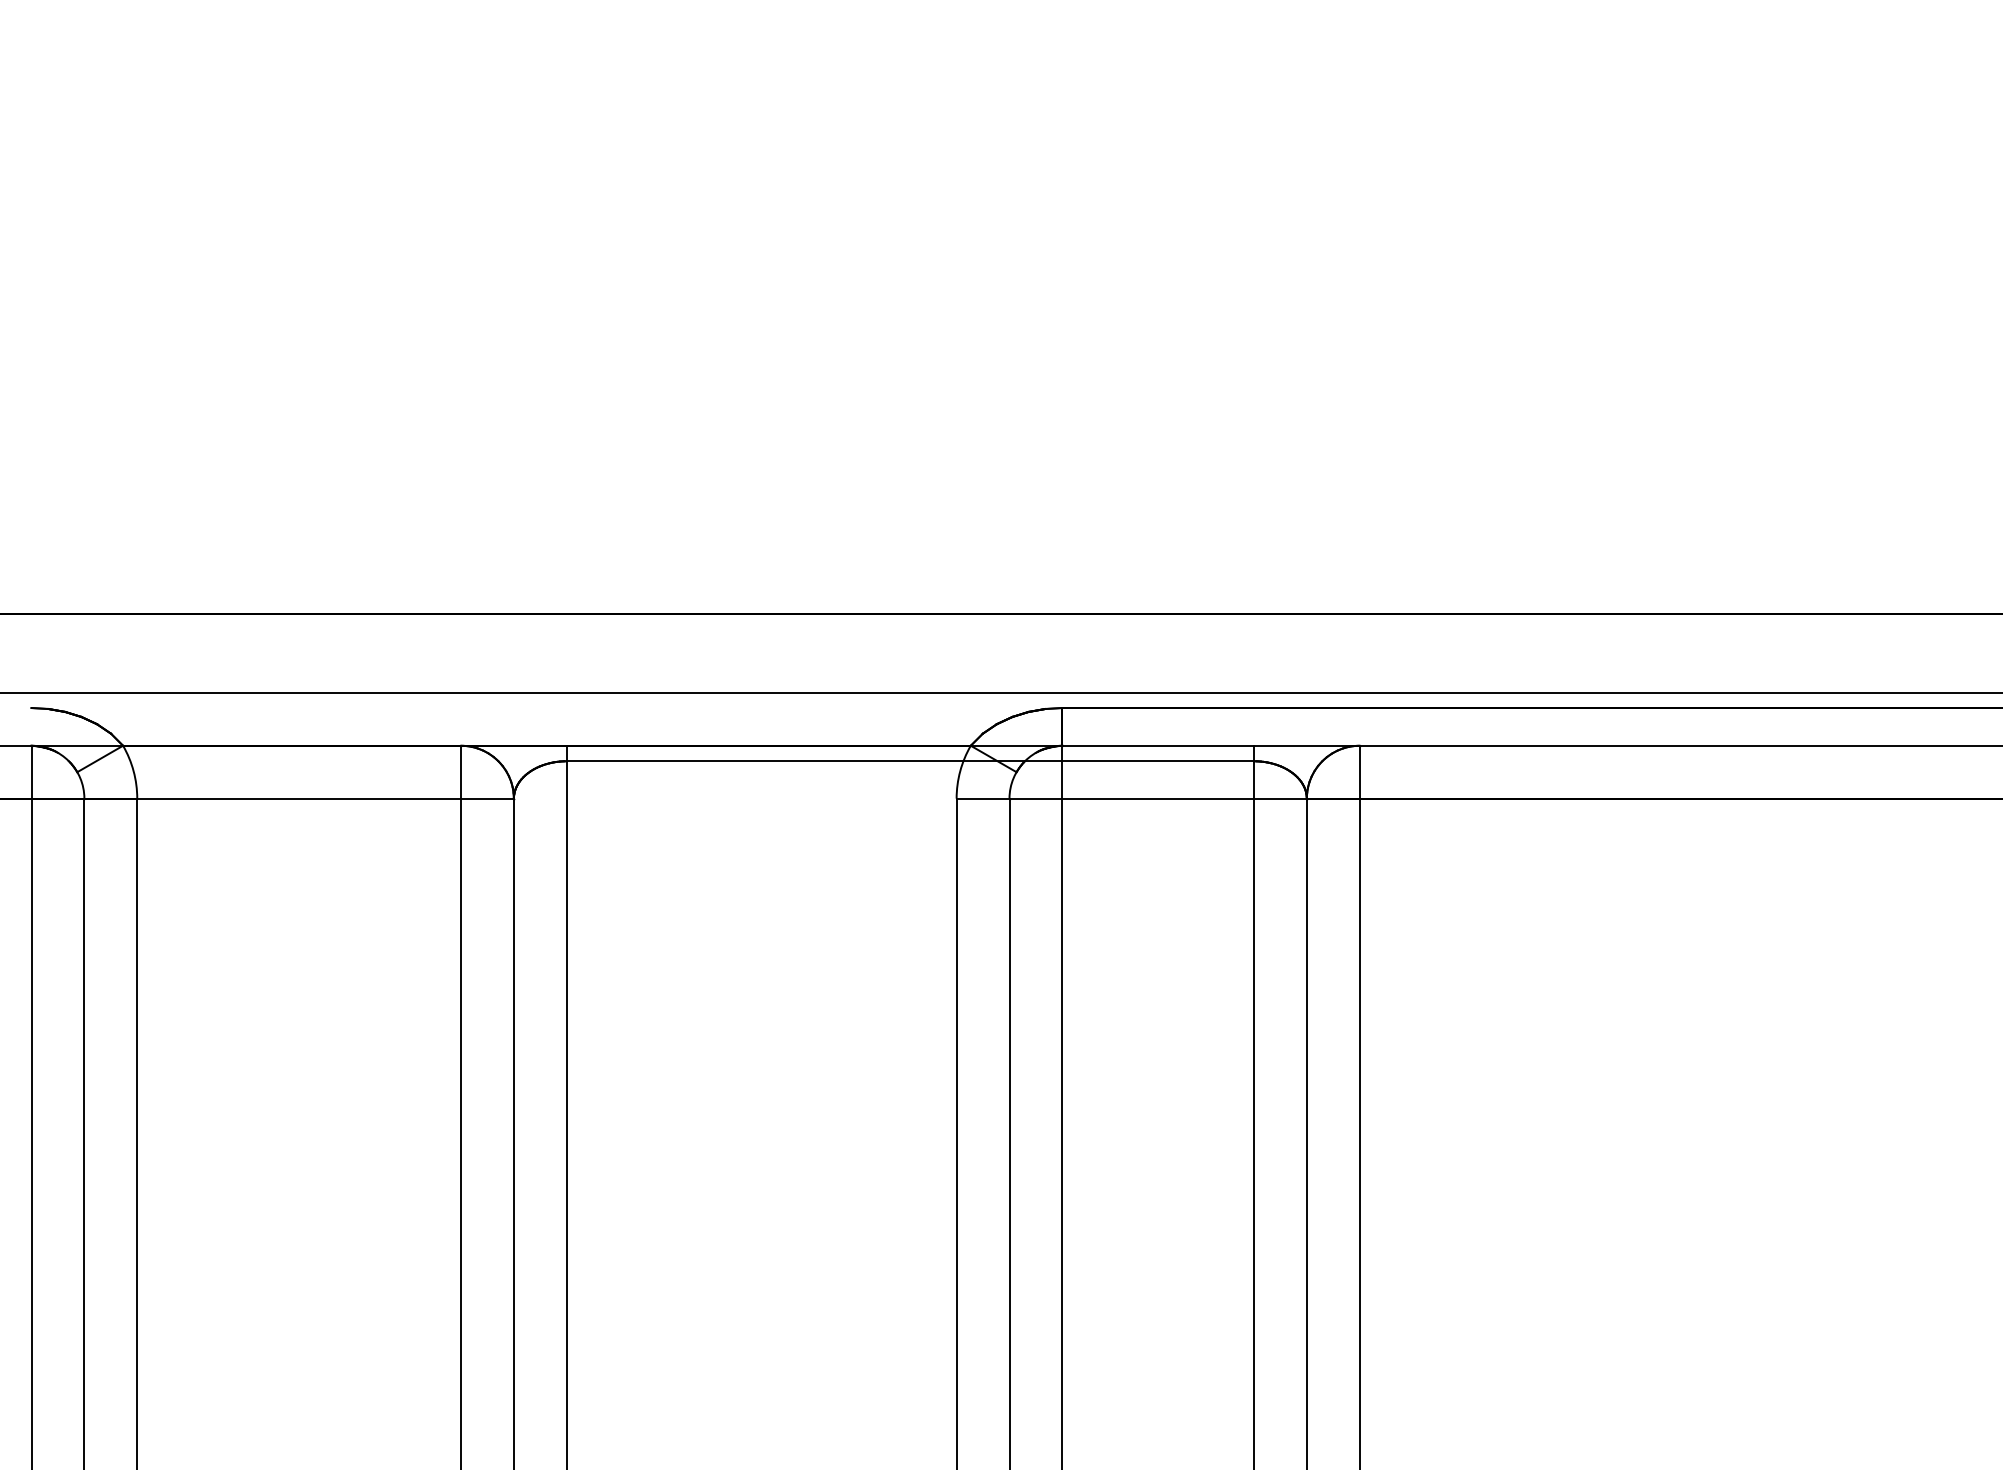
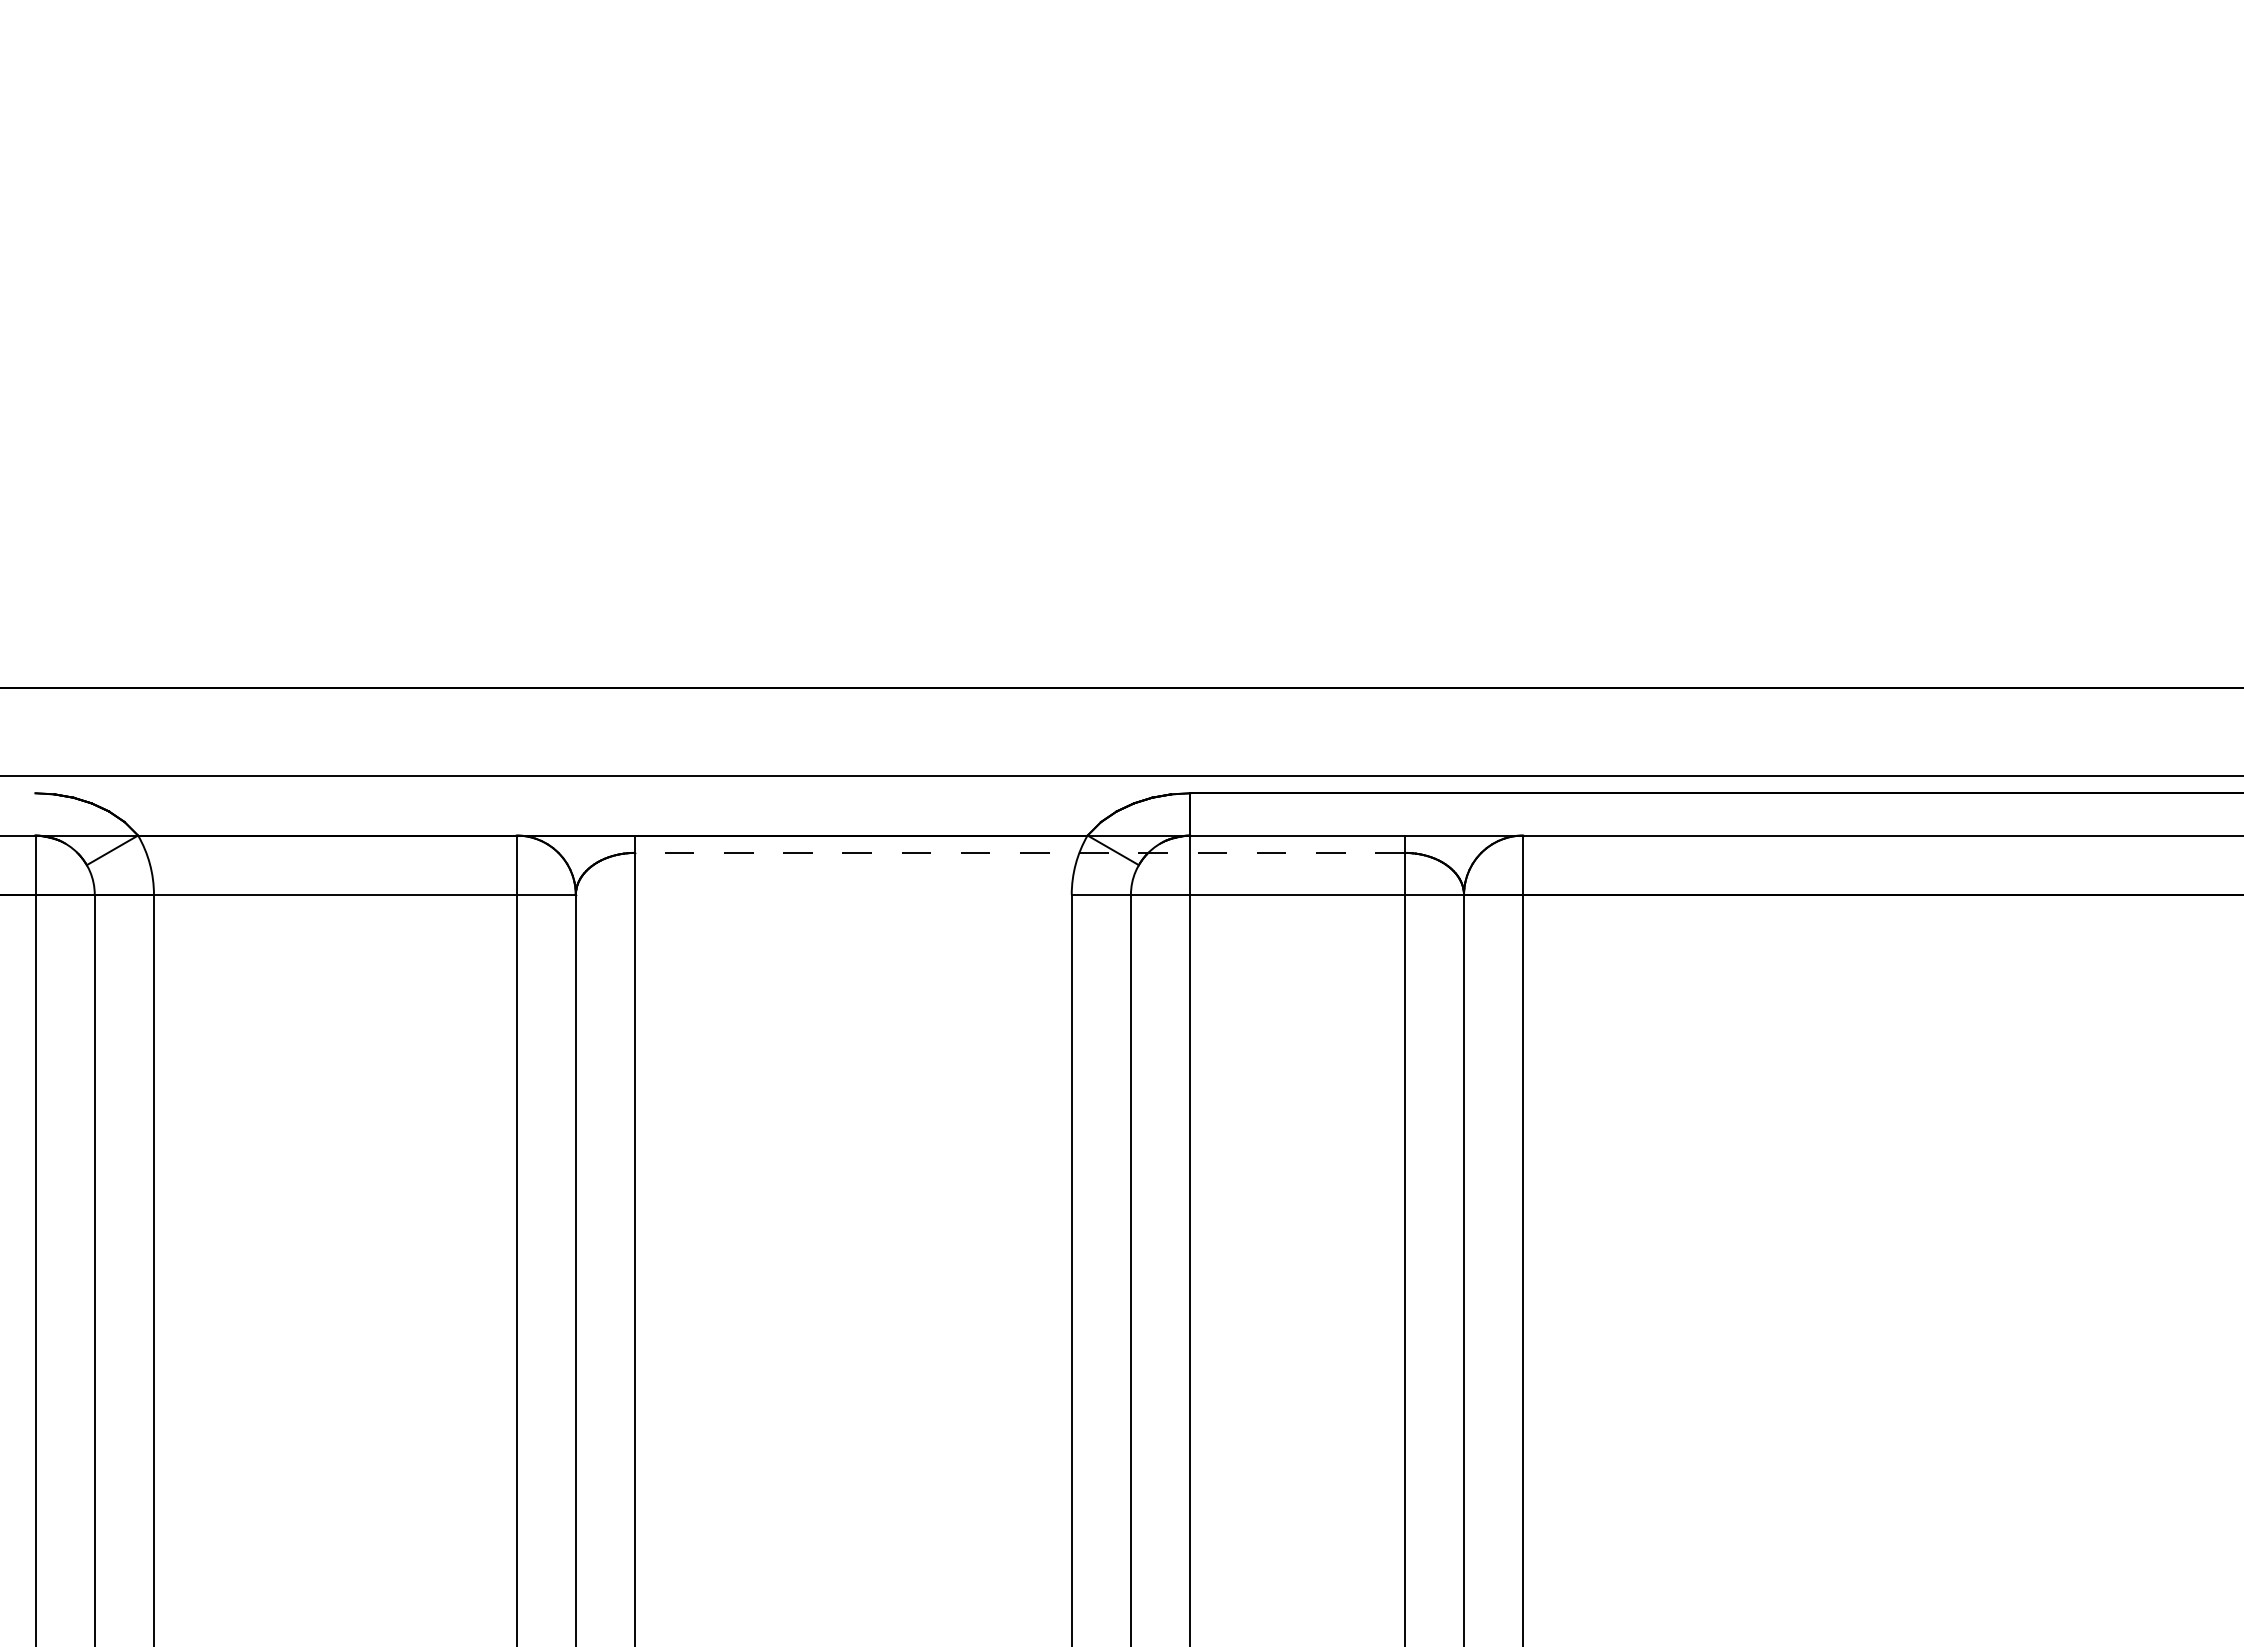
line: (909, 760) -> (1019, 852), solid -> dashed

